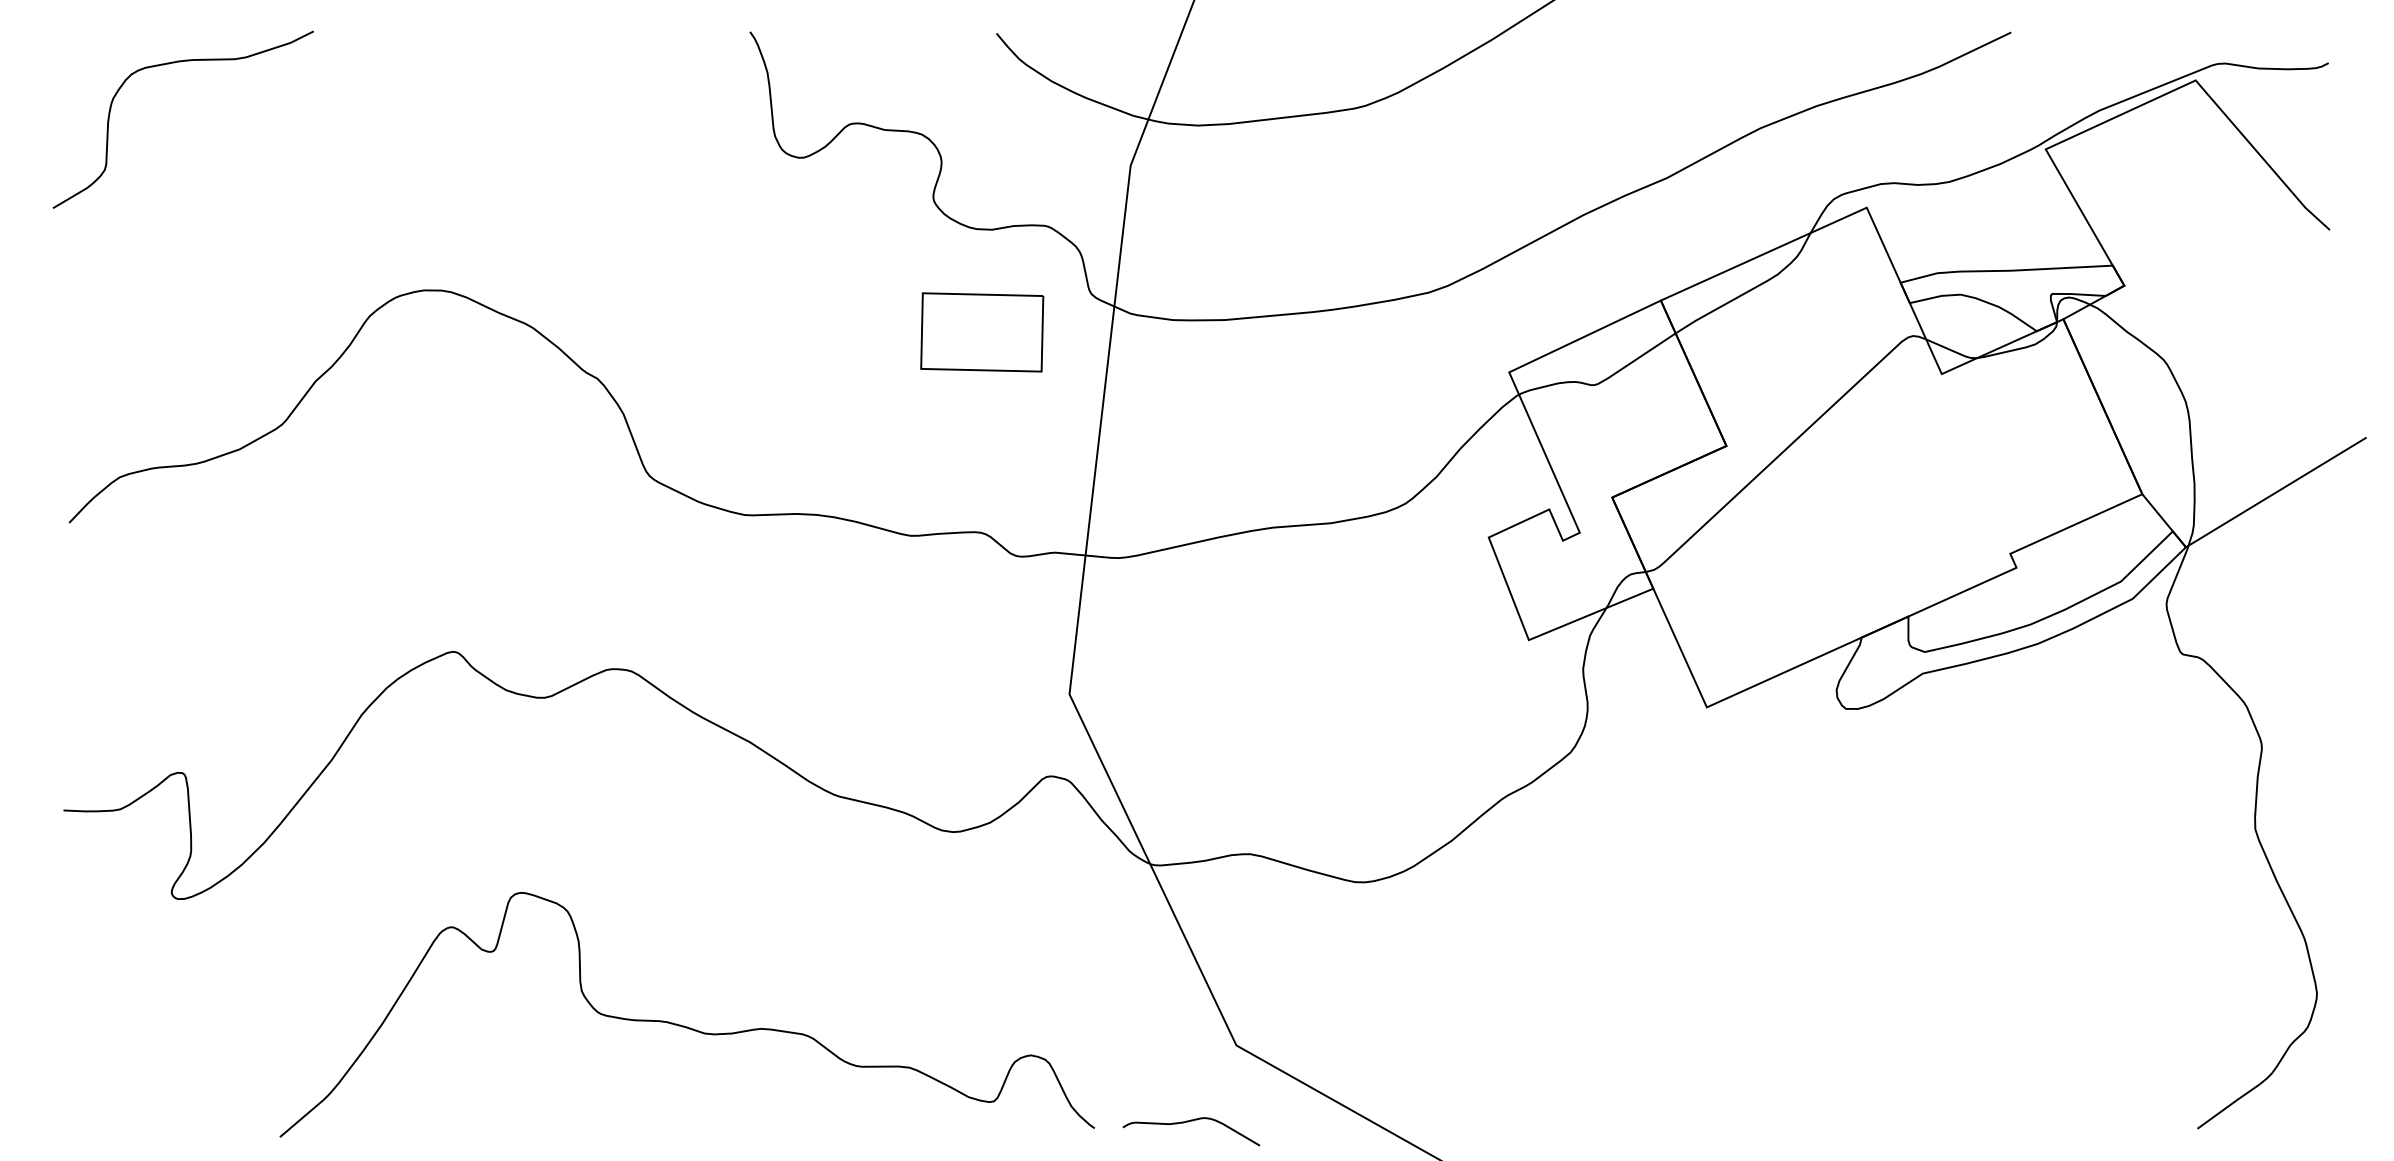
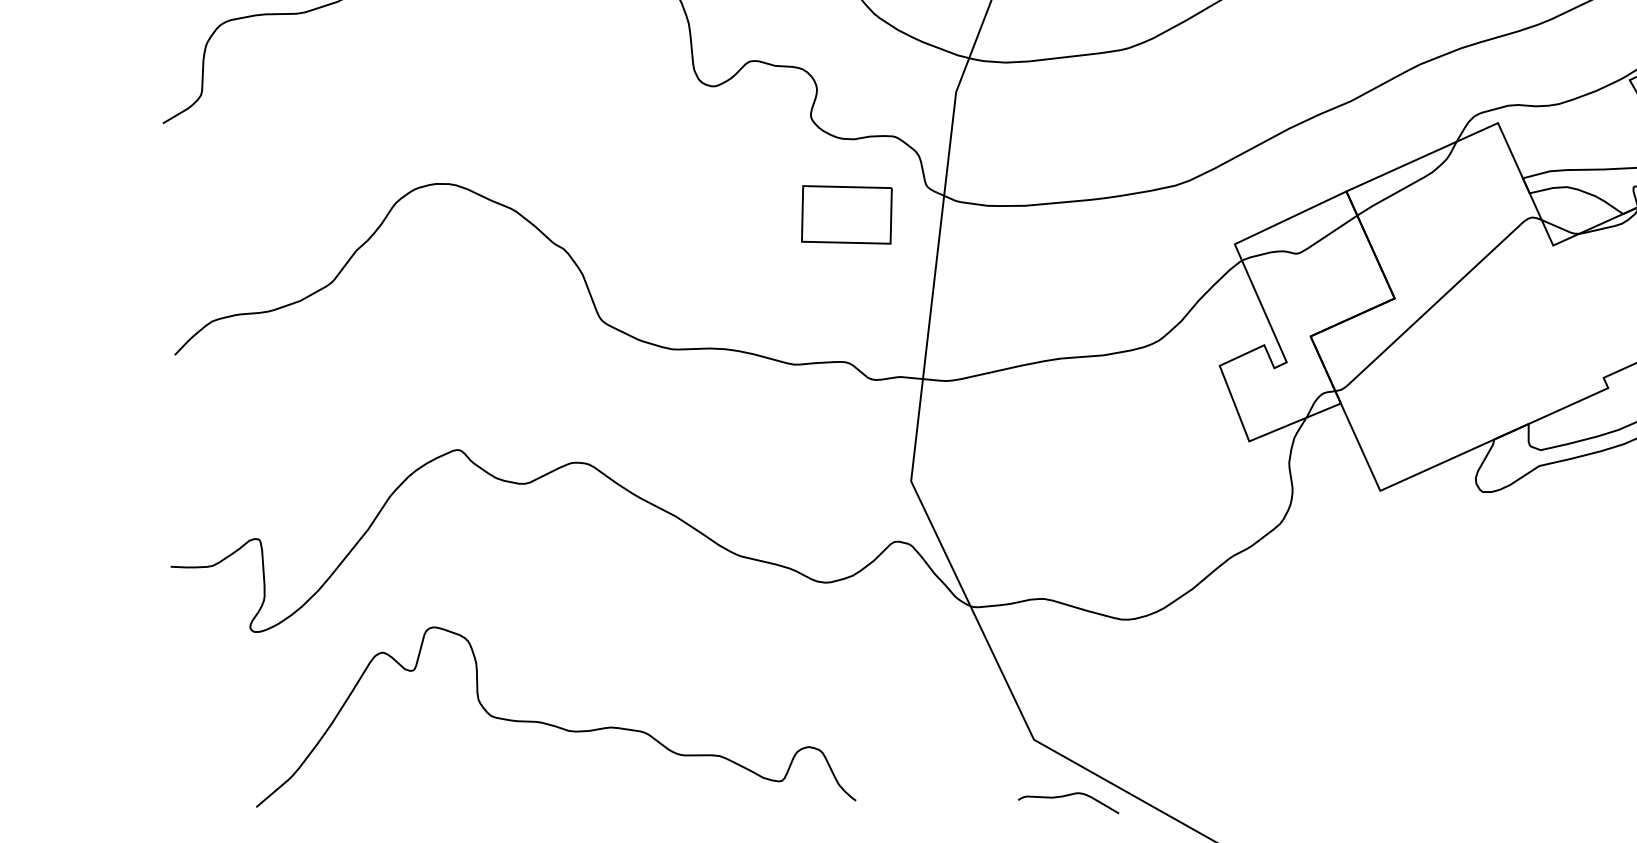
curve: (684, 1025) -> (554, 725), moved
curve: (1188, 1122) -> (1066, 796), moved

